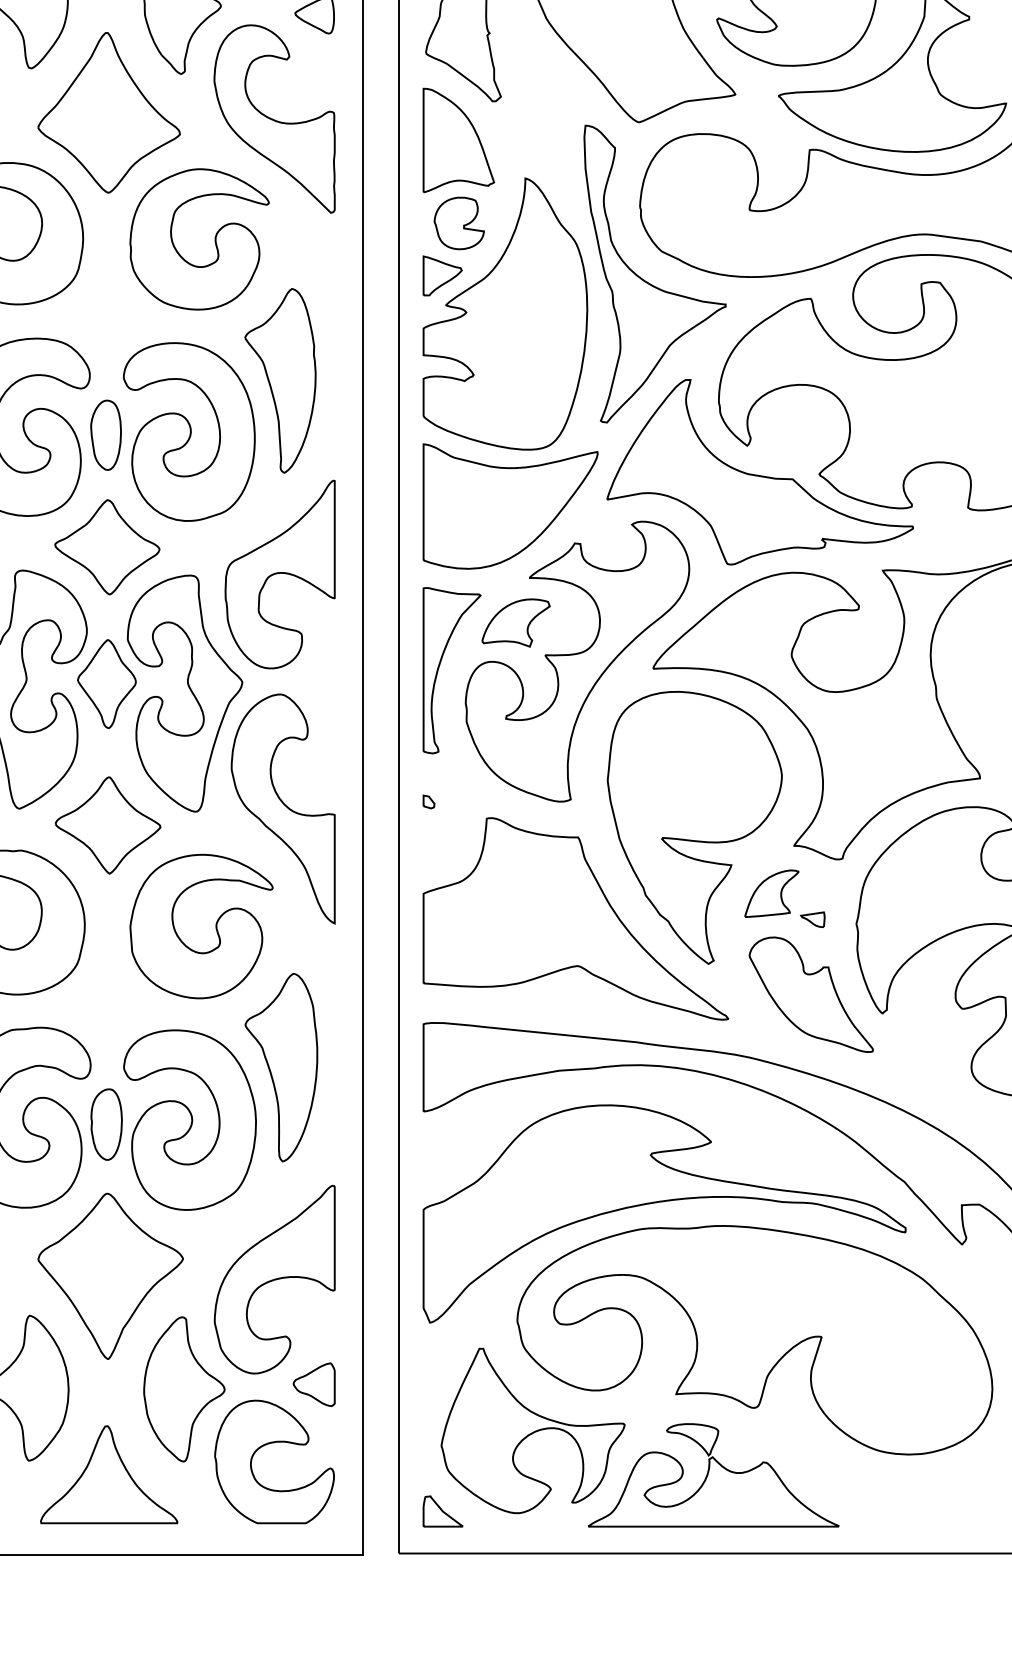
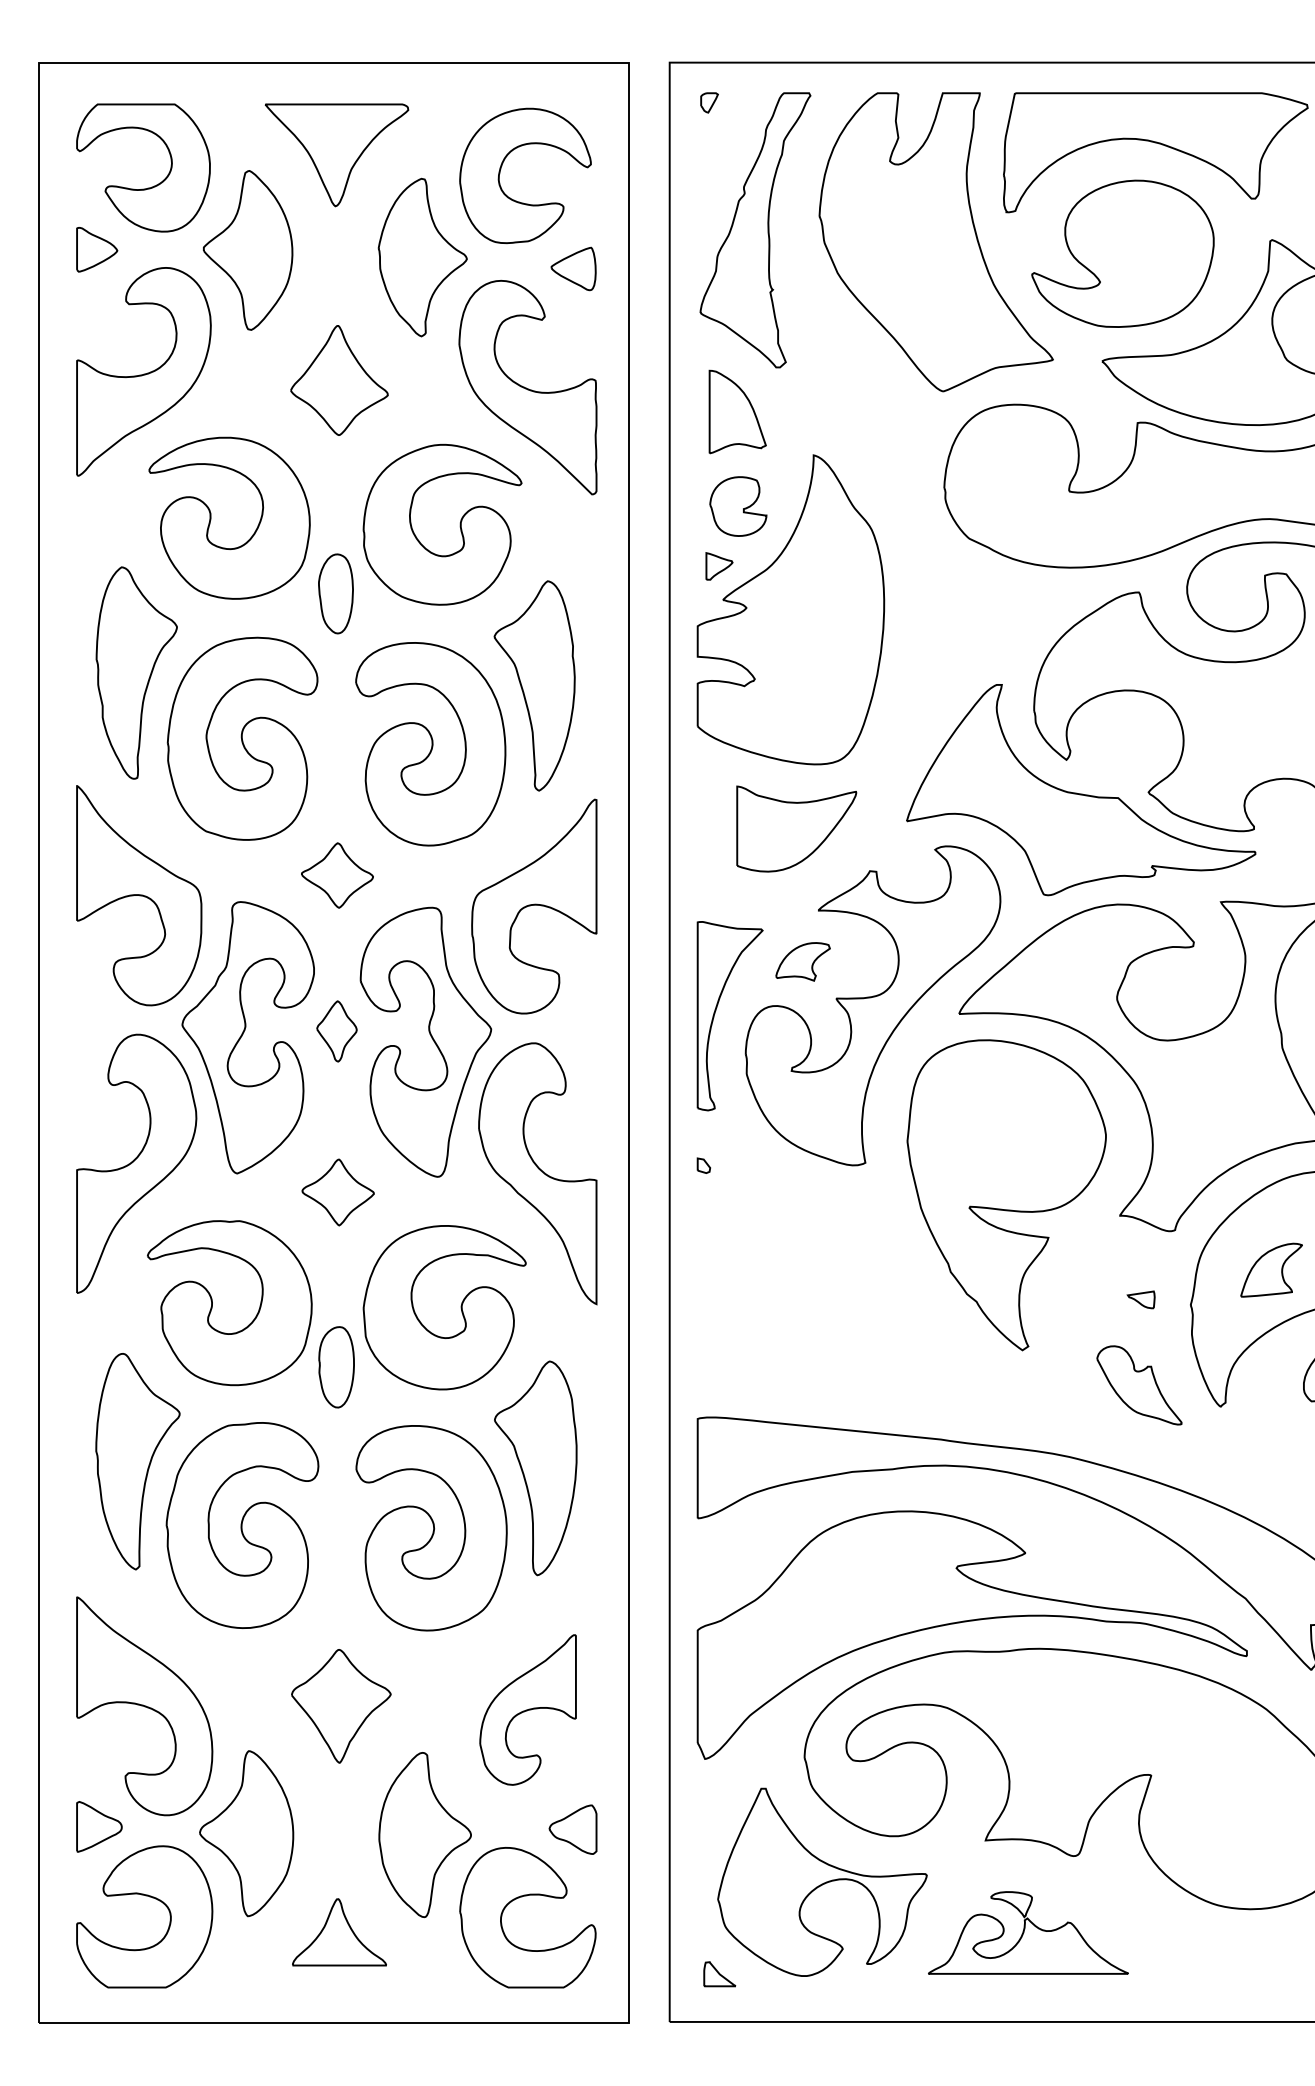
part: (109, 112) -> (339, 380), size x0.6
part: (458, 139) -> (737, 411), size x0.7
part: (442, 276) -> (719, 566), size x0.6
part: (649, 283) -> (955, 574), removed
part: (105, 434) -> (335, 593), moved
part: (510, 505) -> (796, 828), size x0.6
part: (107, 547) -> (337, 875), size x0.6
part: (515, 622) -> (802, 961), size x0.7
part: (106, 684) -> (336, 1031), size x0.6
part: (107, 825) -> (337, 1192), size x0.6
part: (771, 893) -> (1271, 1269), moved
part: (575, 918) -> (870, 1298), removed
part: (811, 994) -> (1139, 1385), size x0.6
part: (106, 1124) -> (336, 1367), moved
part: (110, 1276) -> (341, 1706), size x0.6
part: (274, 1279) -> (527, 1709), size x0.7
part: (109, 1474) -> (339, 1932), size x0.6
part: (713, 1474) -> (1028, 1932), size x0.7
part: (442, 1511) -> (719, 1974), size x0.7

